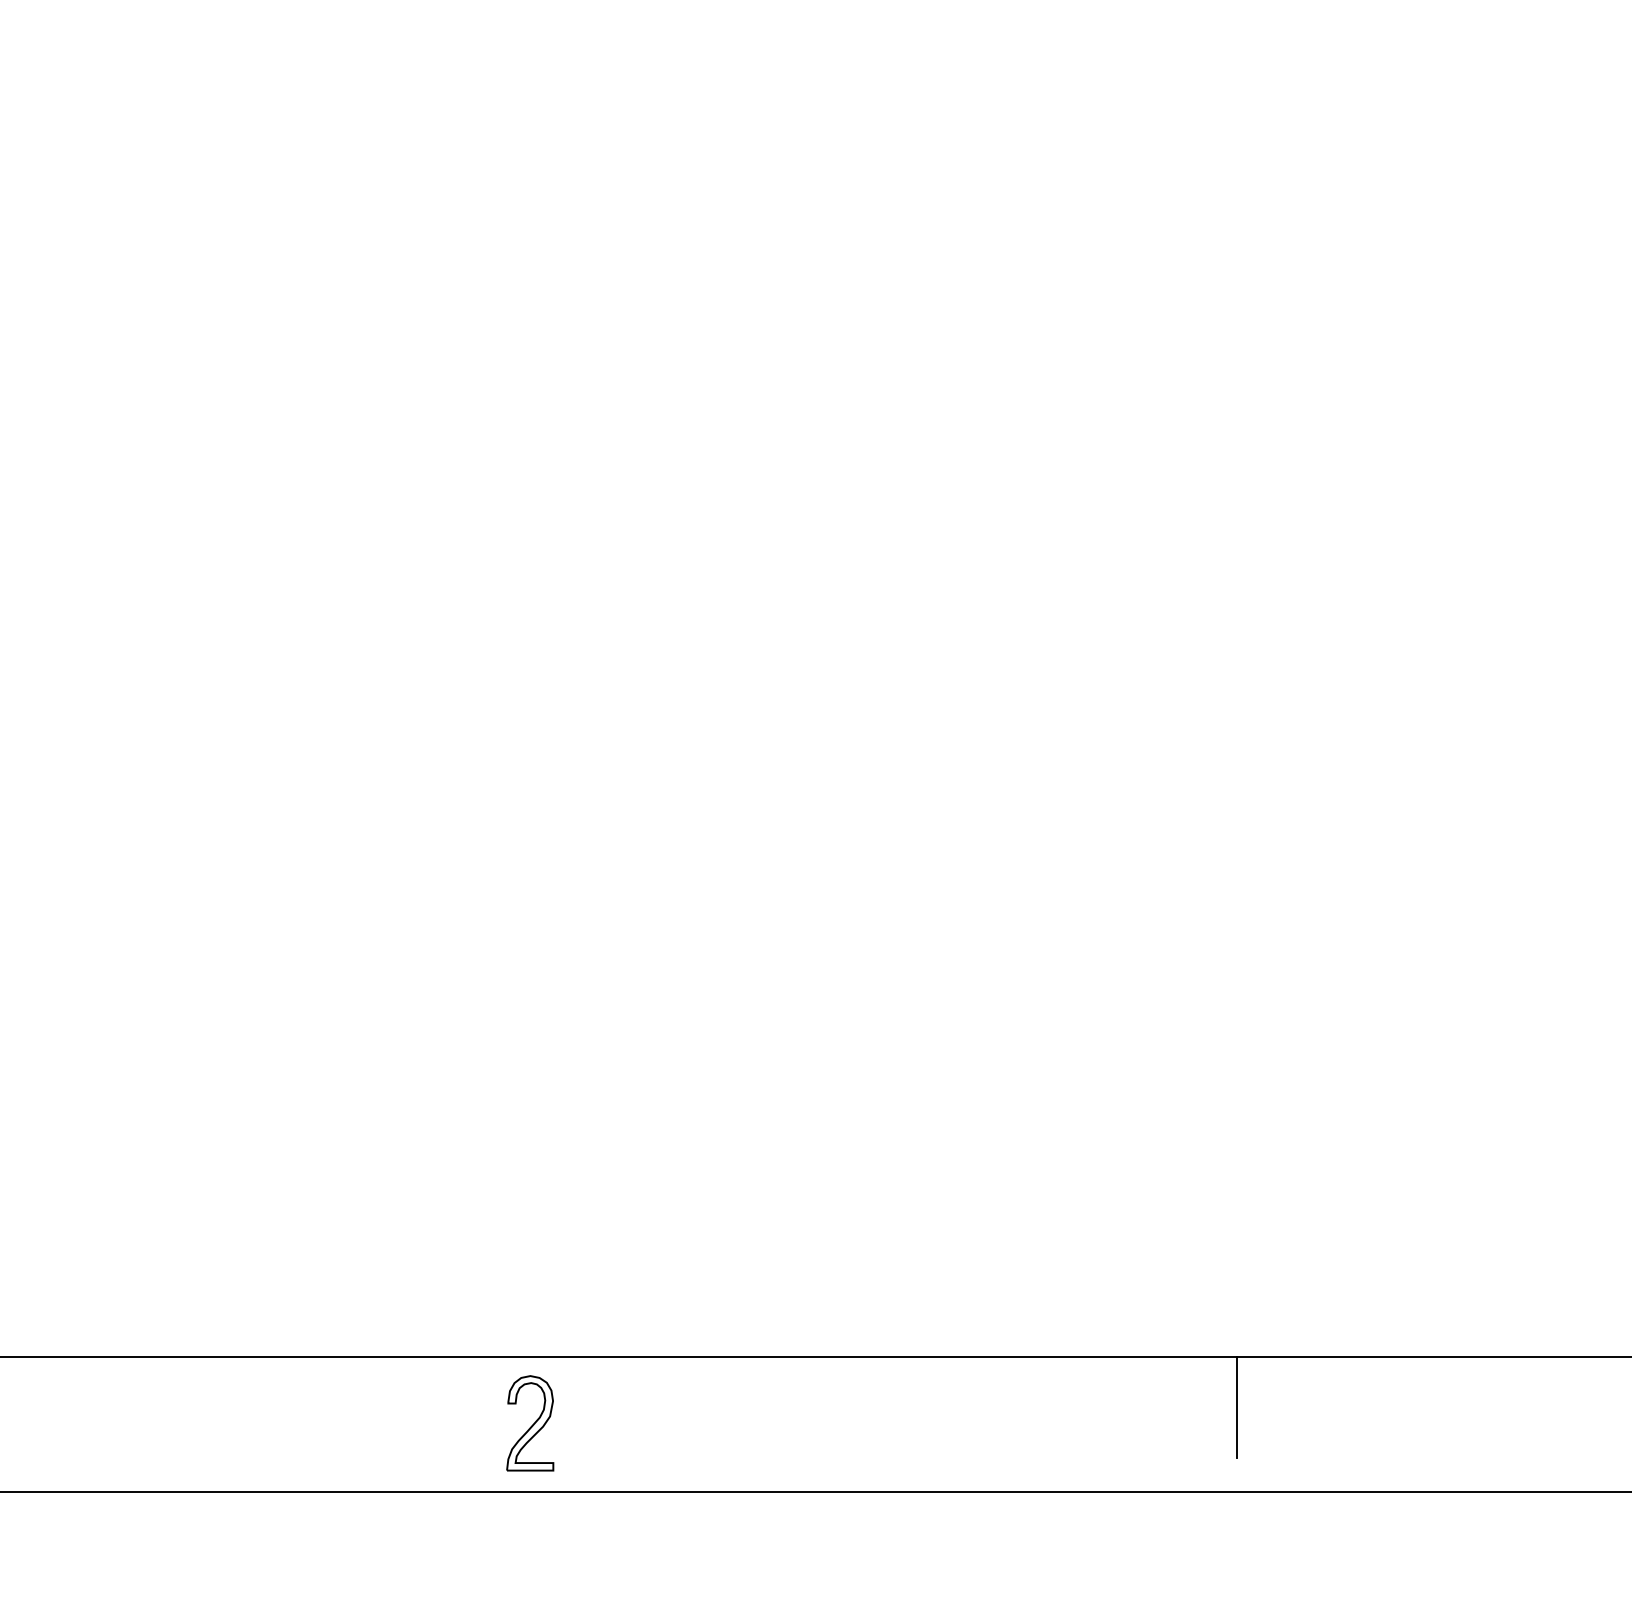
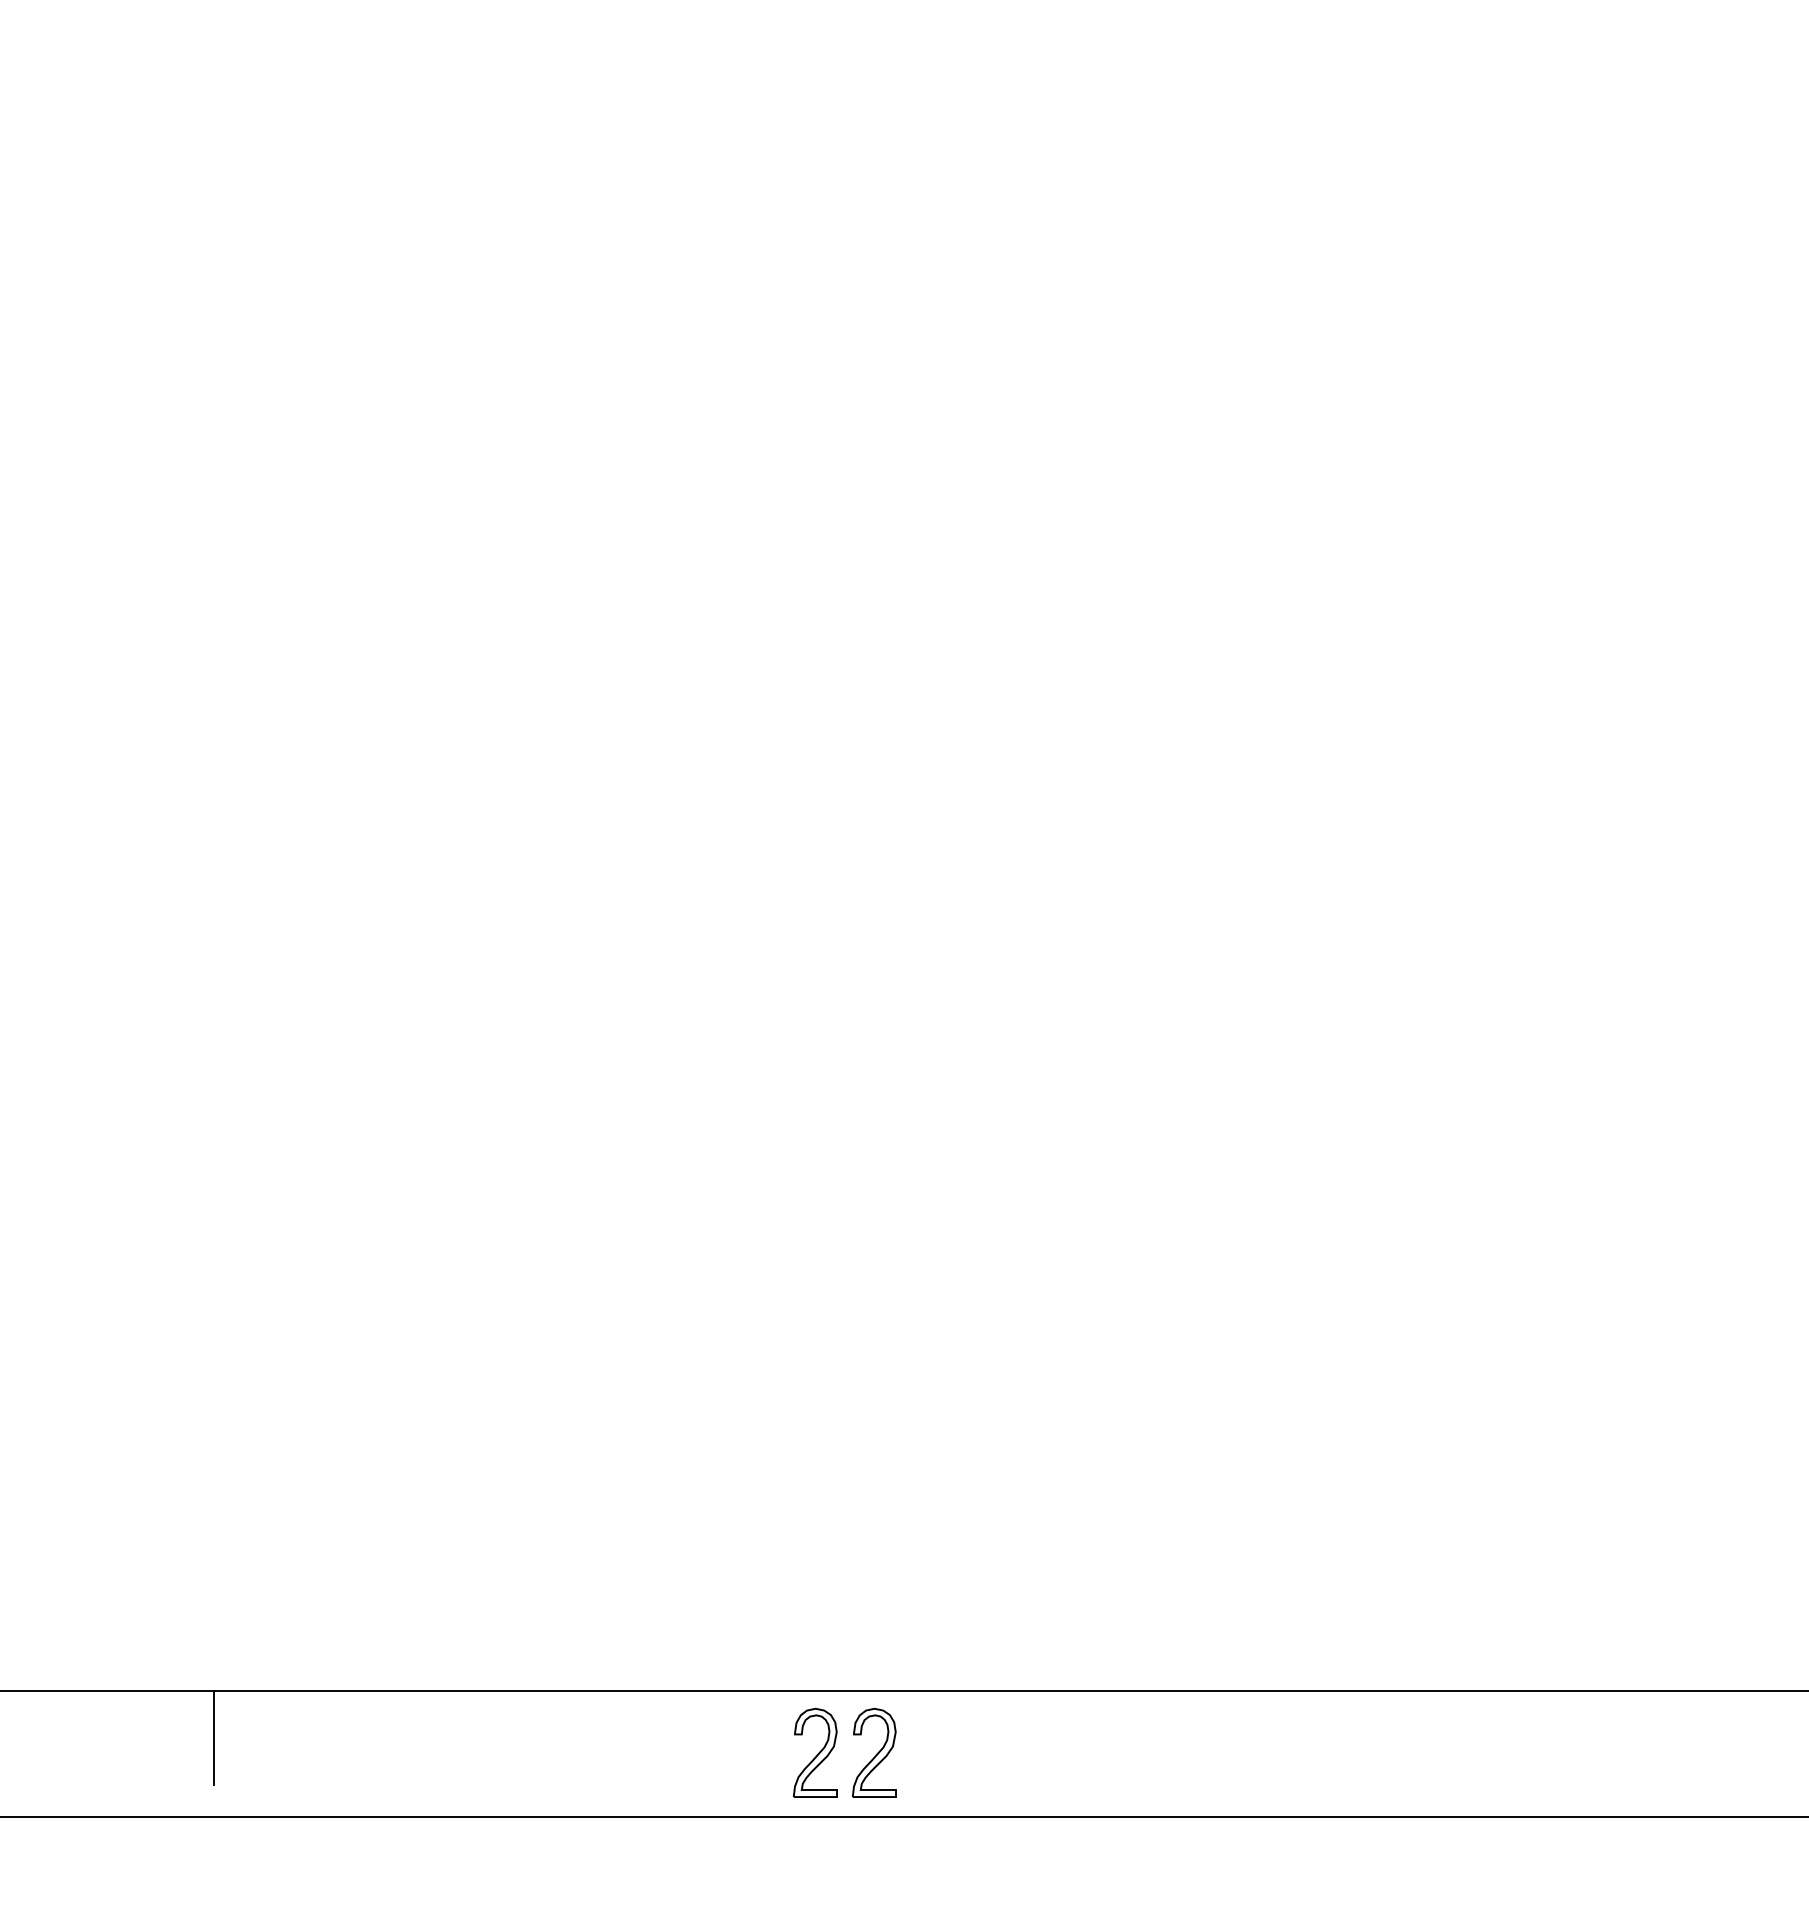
line: (1237, 1406) -> (1534, 1737), removed
part: (467, 1422) -> (815, 1752), added

